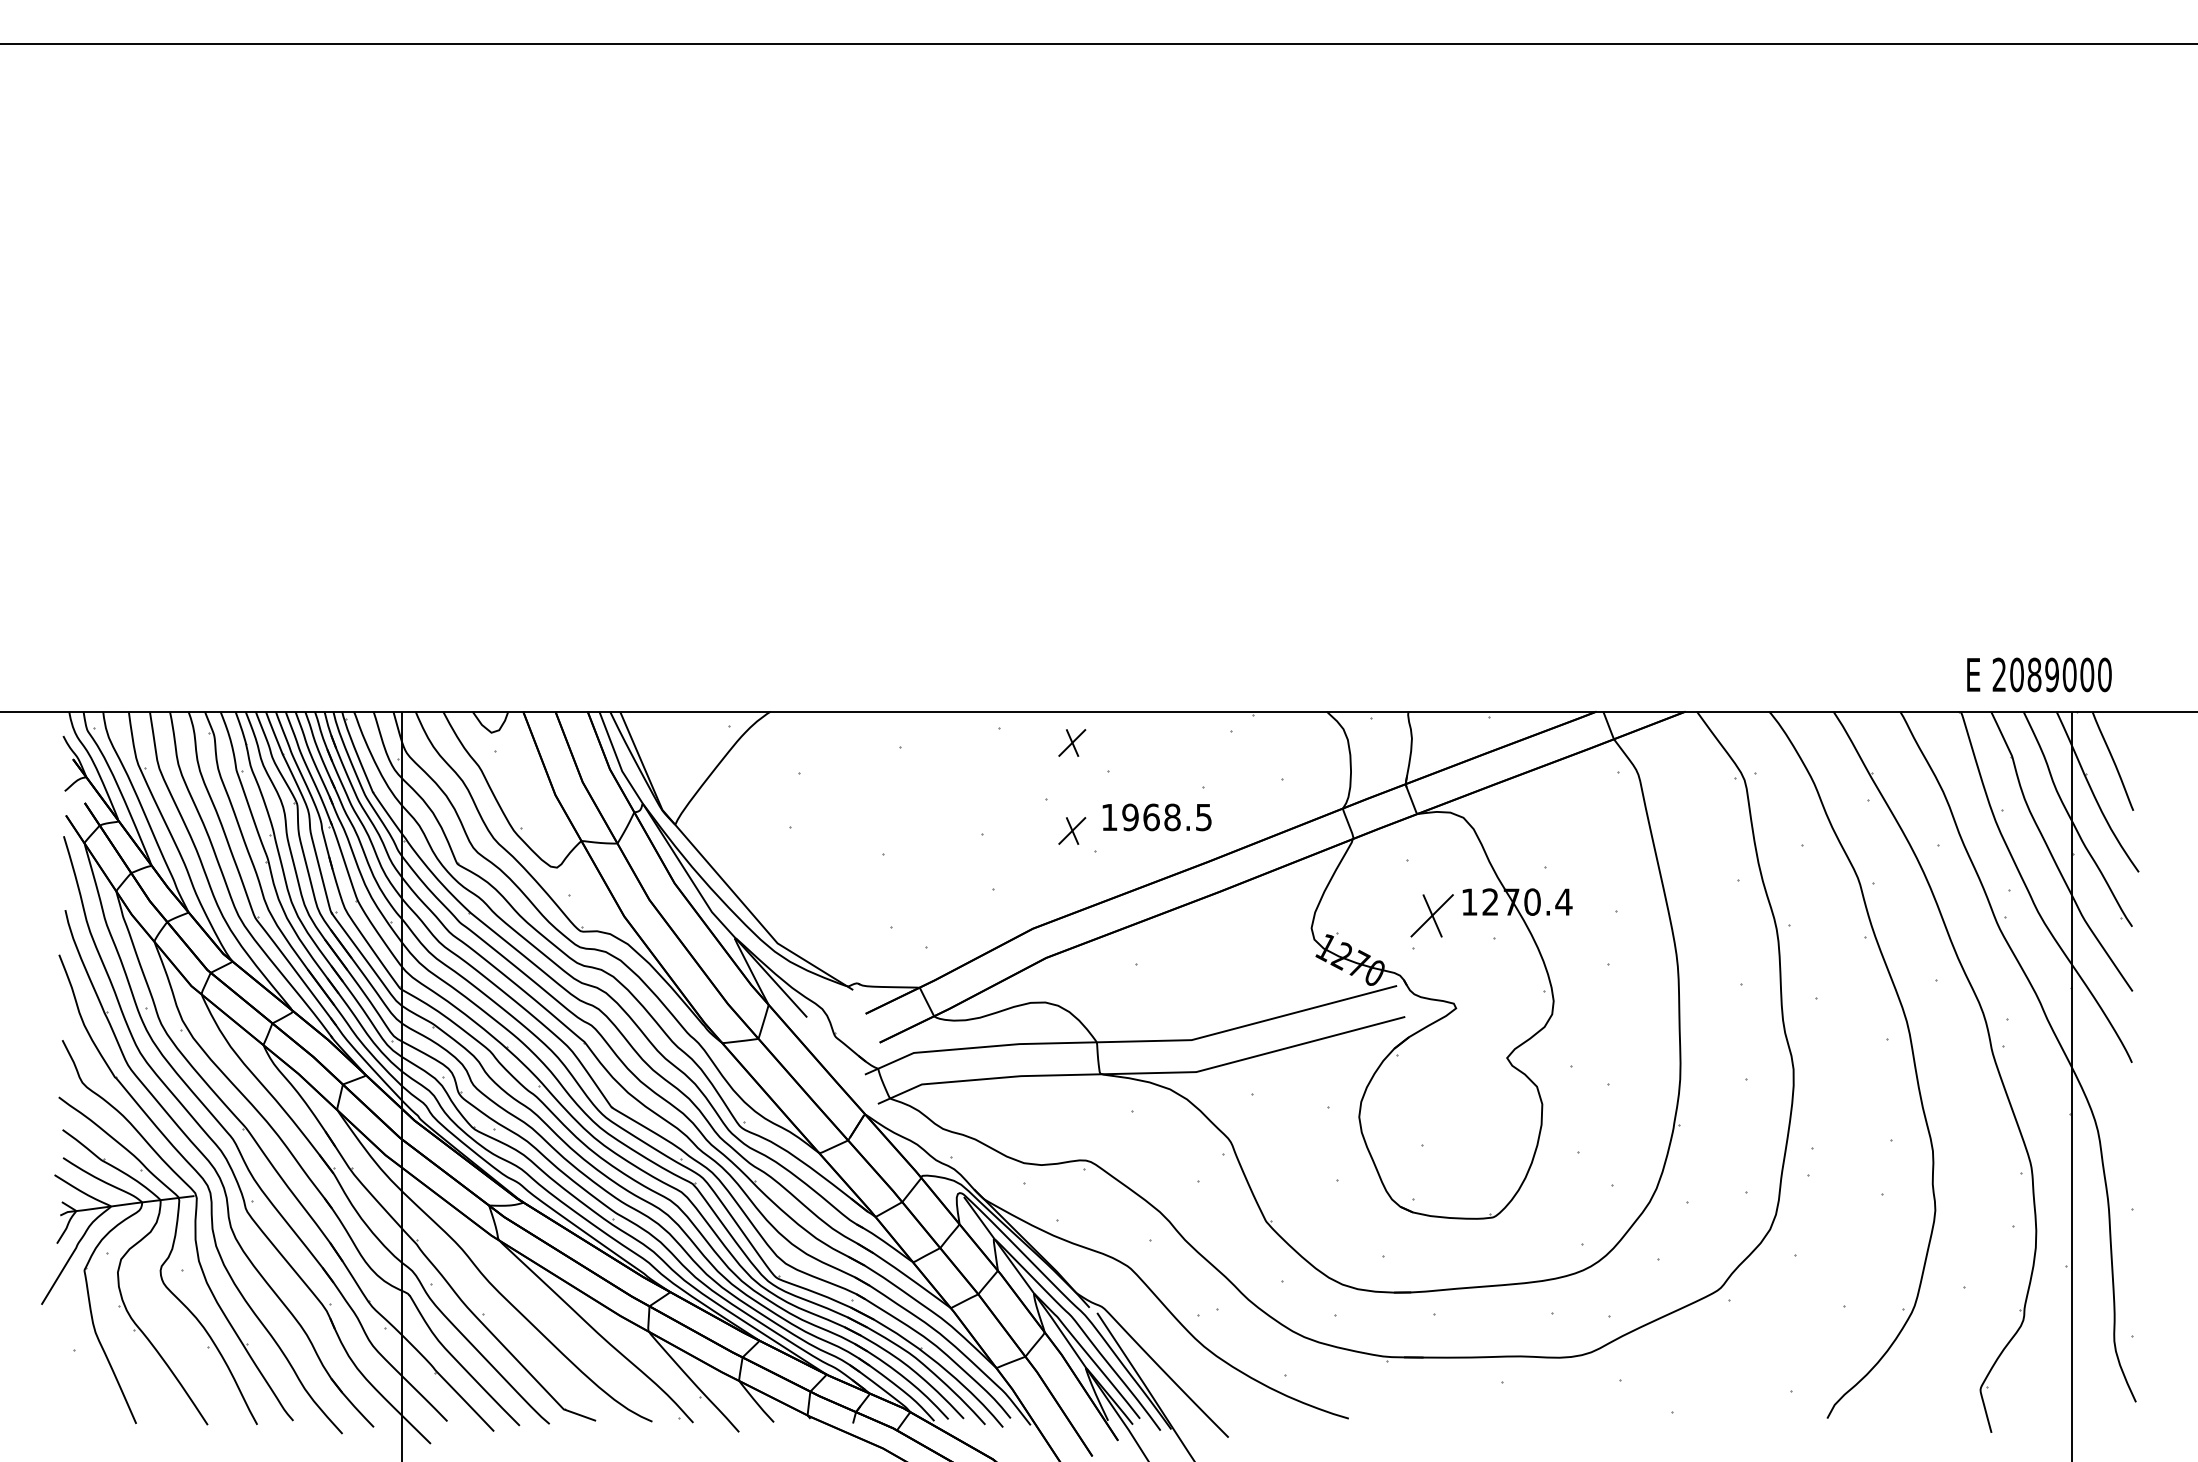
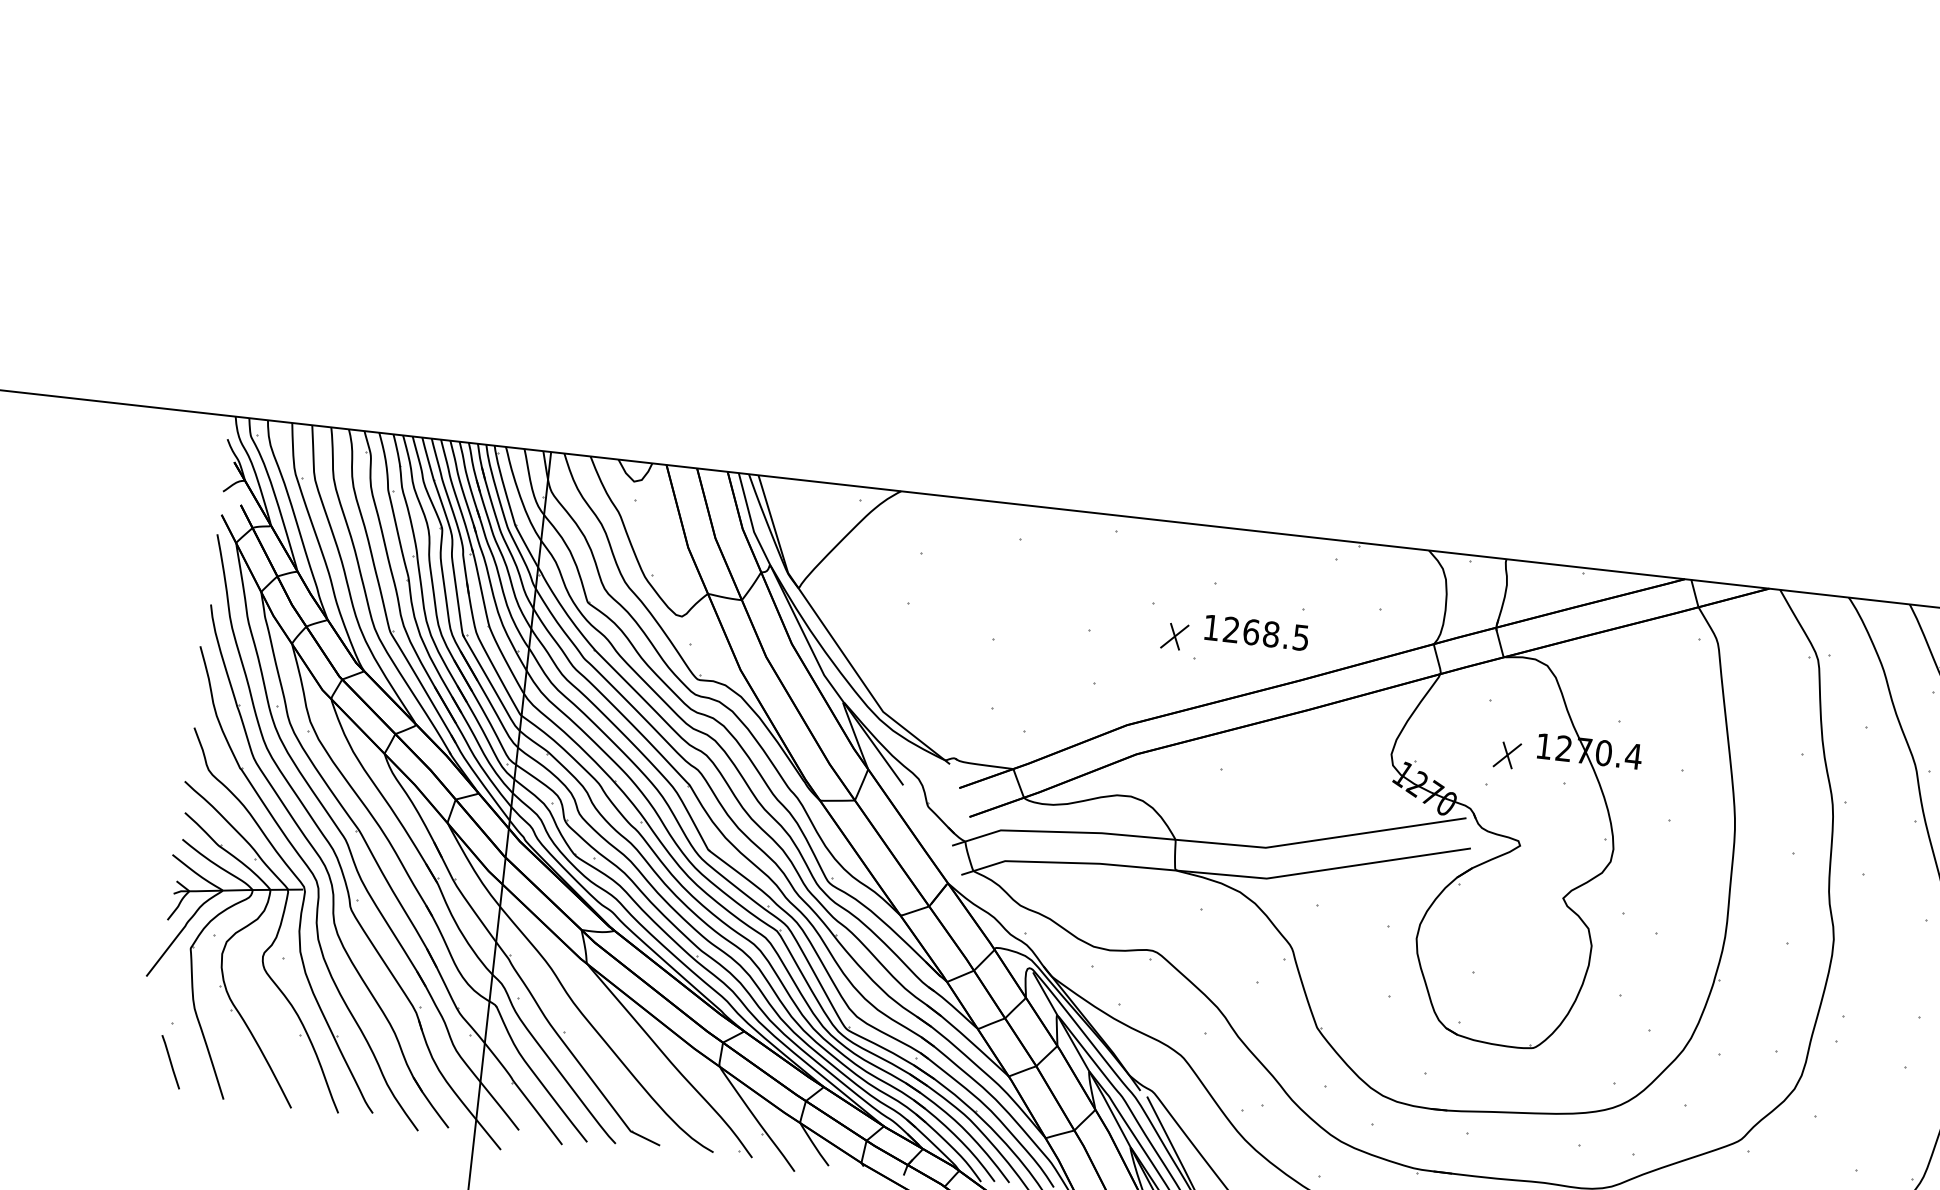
part: (1072, 742) -> (1184, 552), removed
text: (1130, 817) -> (1231, 630), 1968.5 -> 1268.5
part: (1432, 915) -> (1507, 755), size x0.62
line: (76, 1390) -> (170, 1061), added

